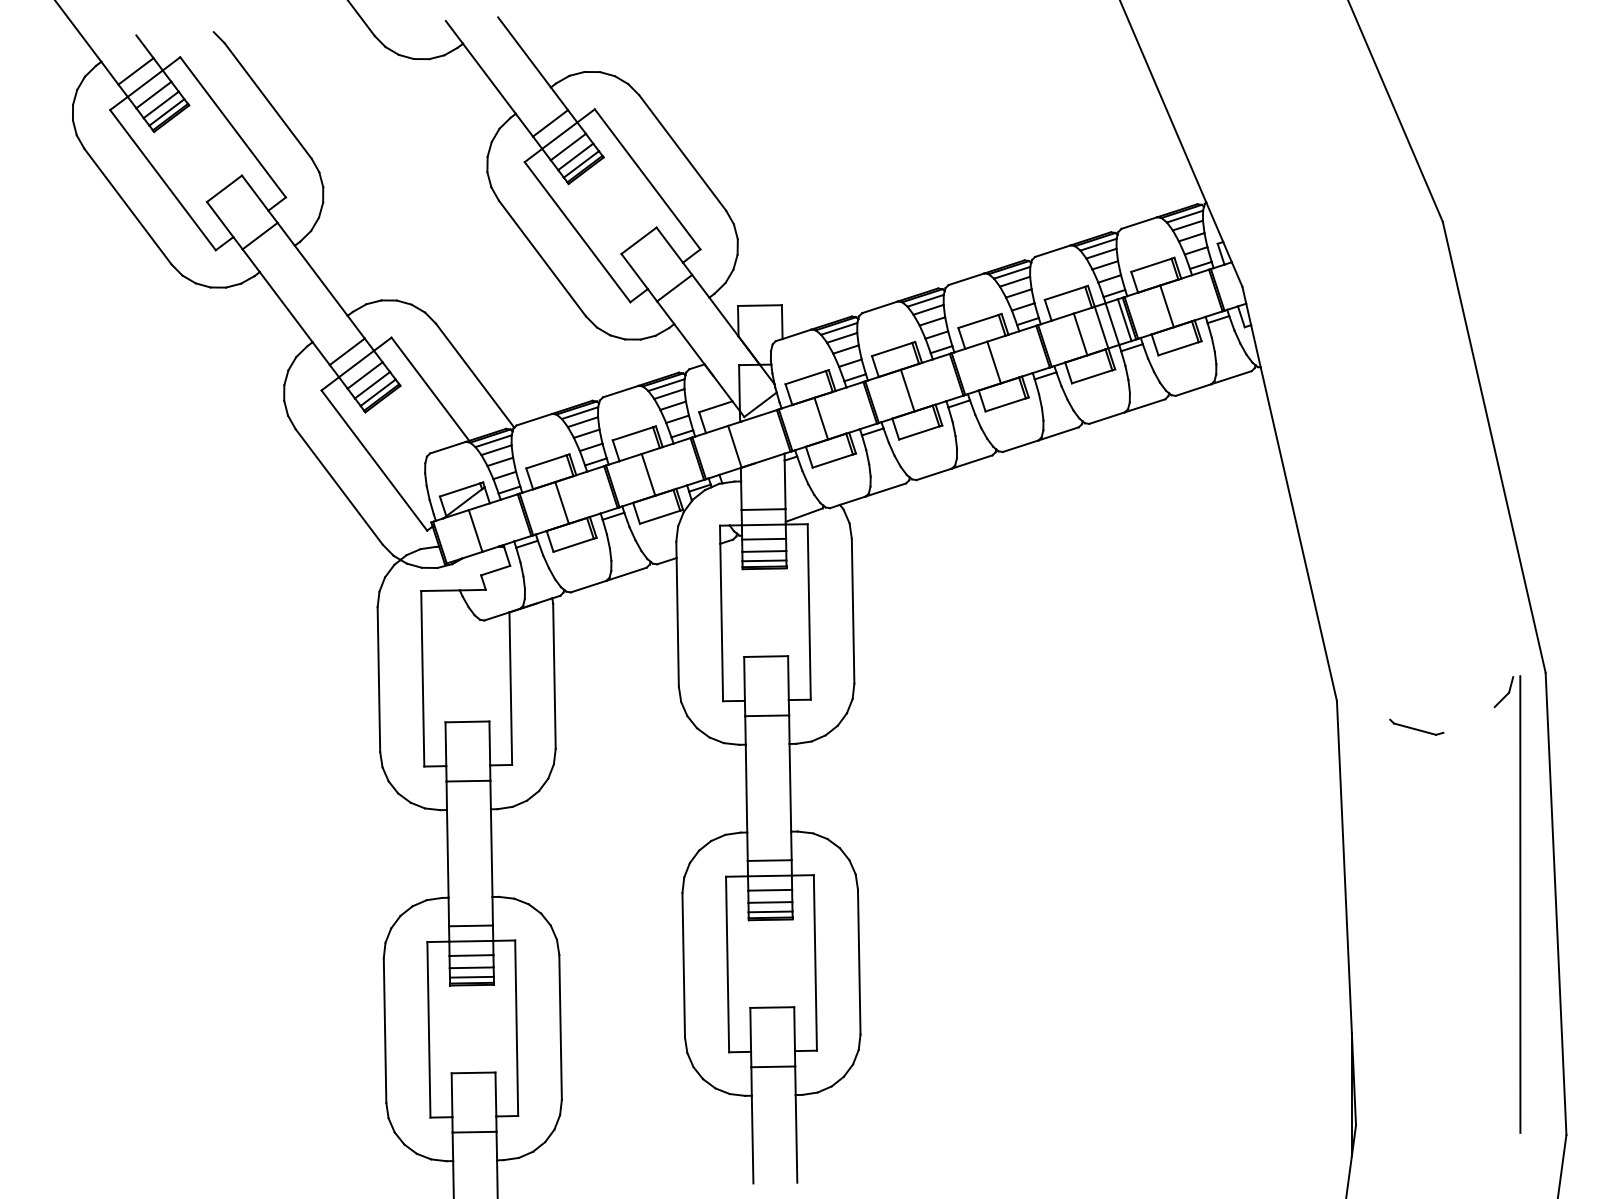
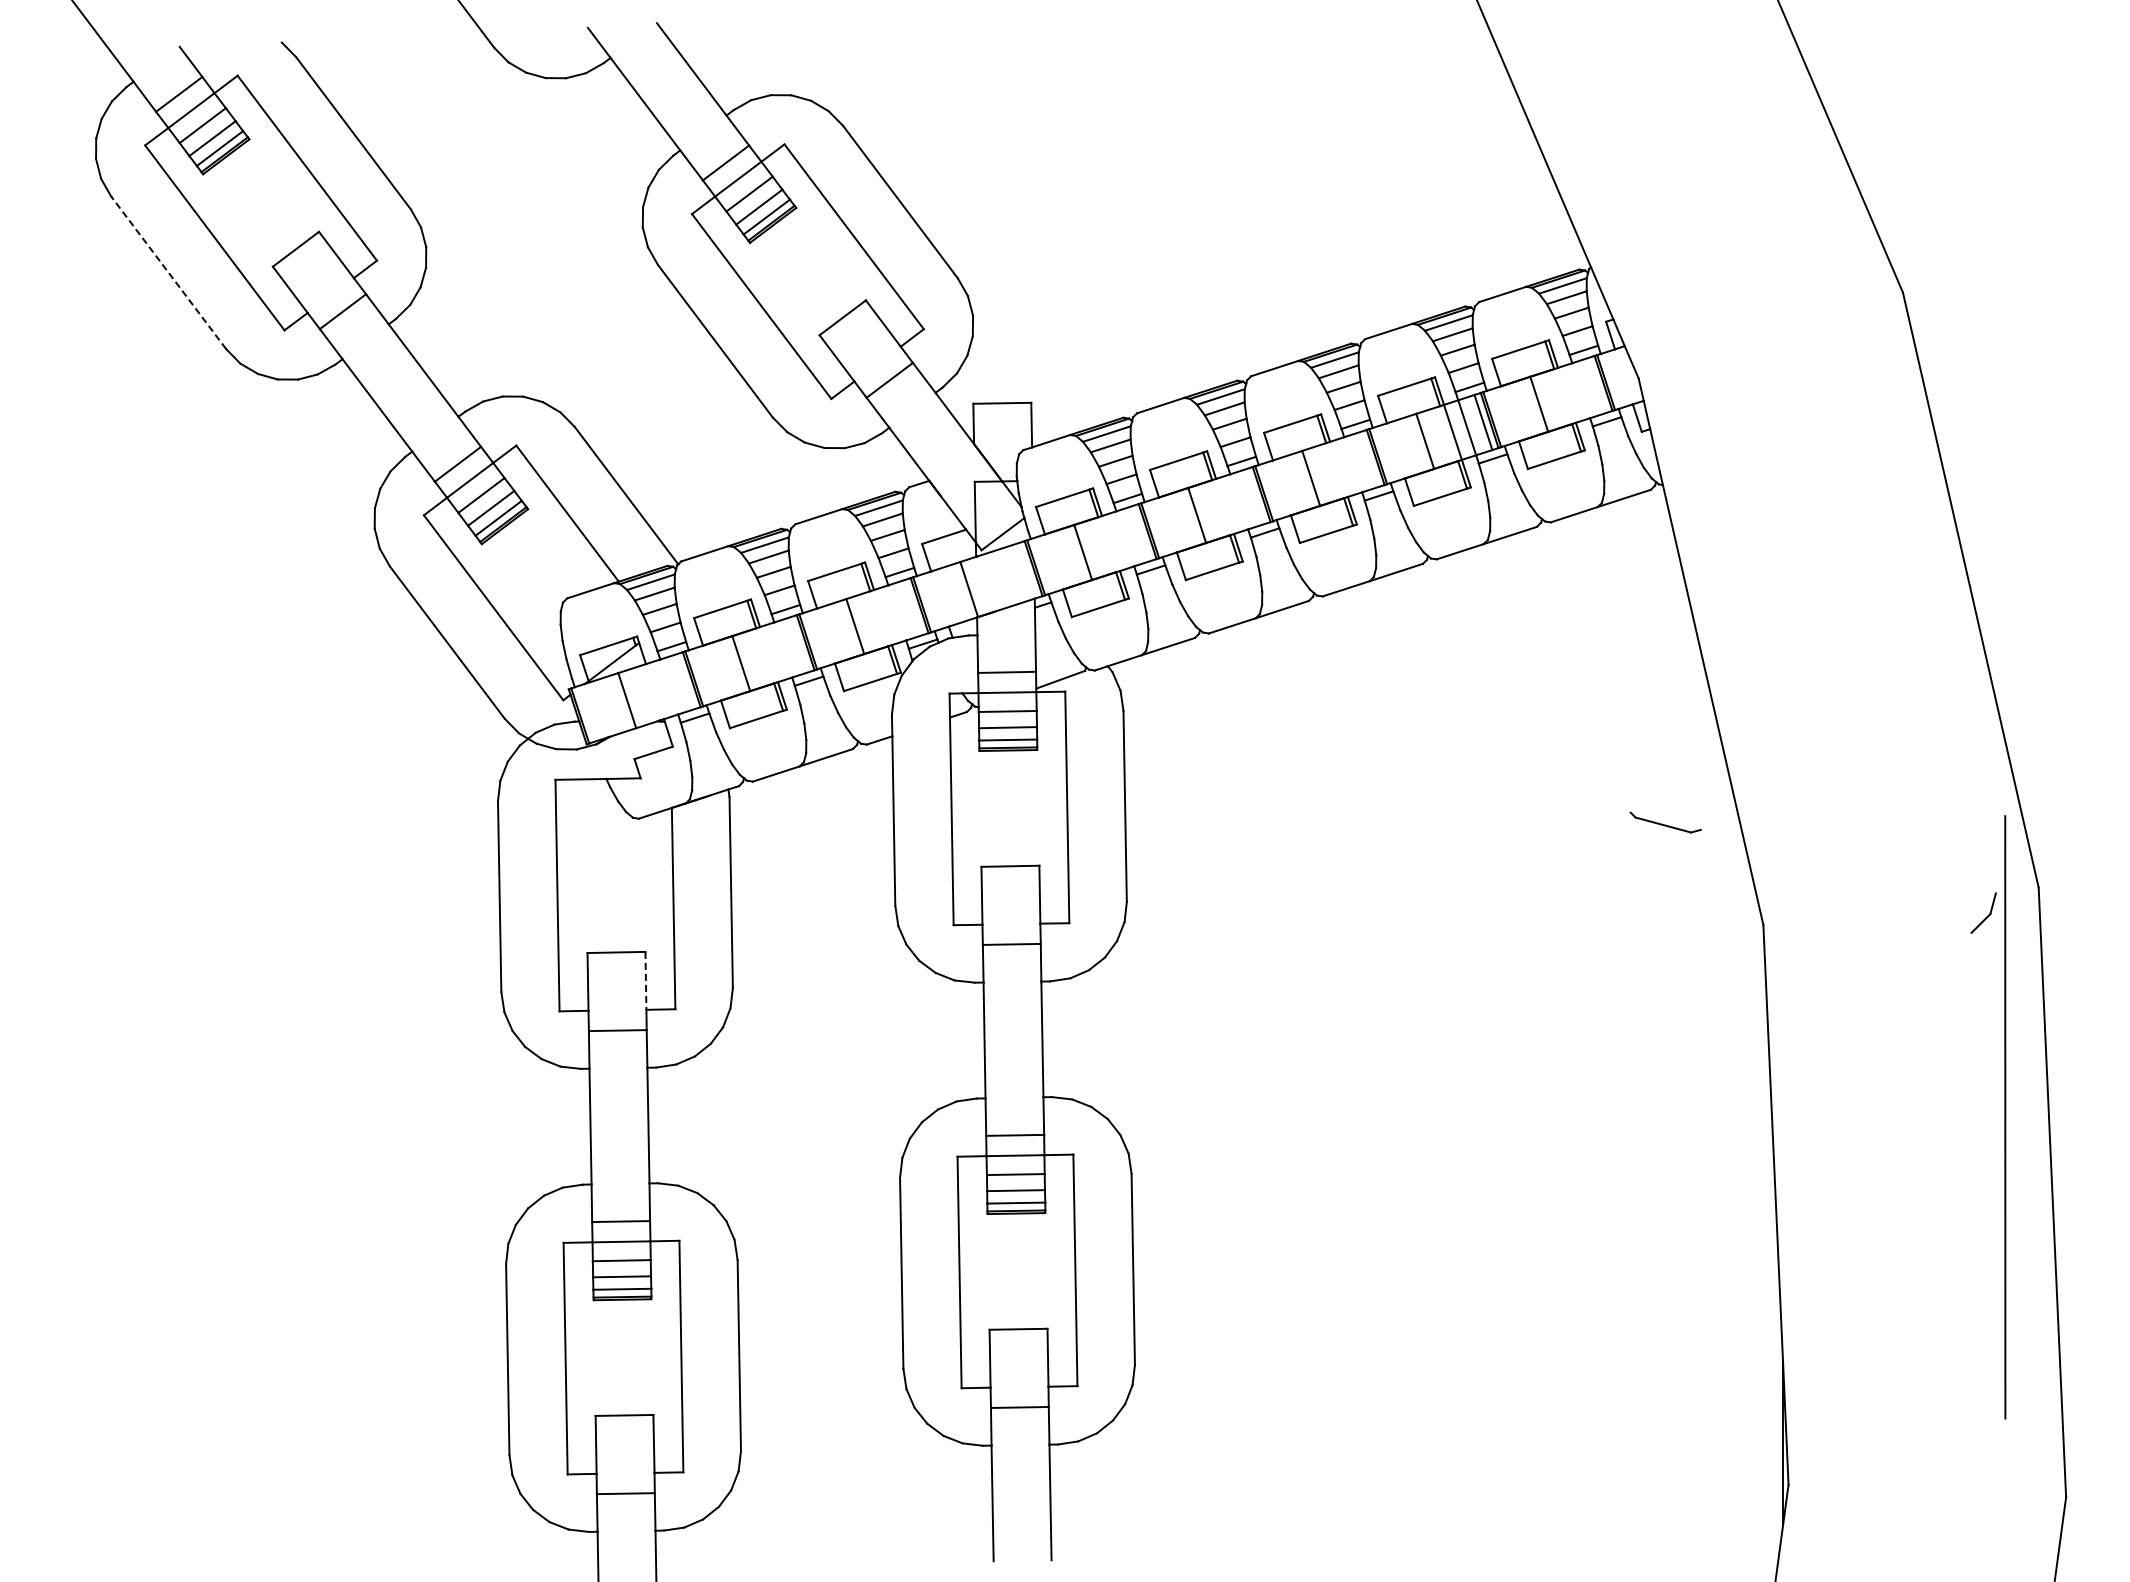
line: (127, 206) -> (168, 272), solid -> dashed
part: (1416, 727) -> (1665, 822), moved
line: (489, 743) -> (645, 980), solid -> dashed
line: (1520, 904) -> (2005, 1117), moved

